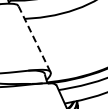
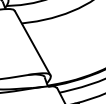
line: (34, 38) -> (32, 42), dashed -> solid

